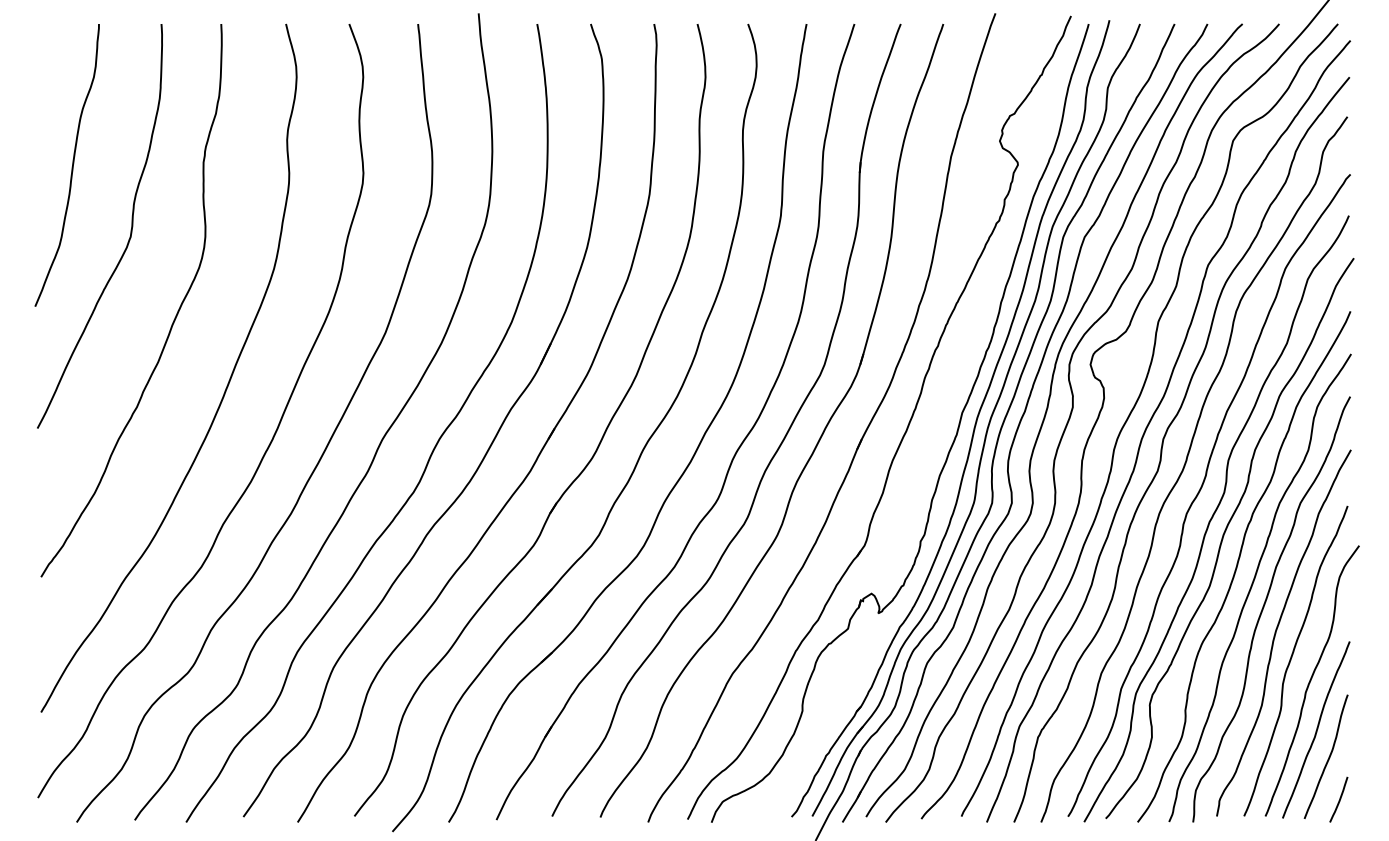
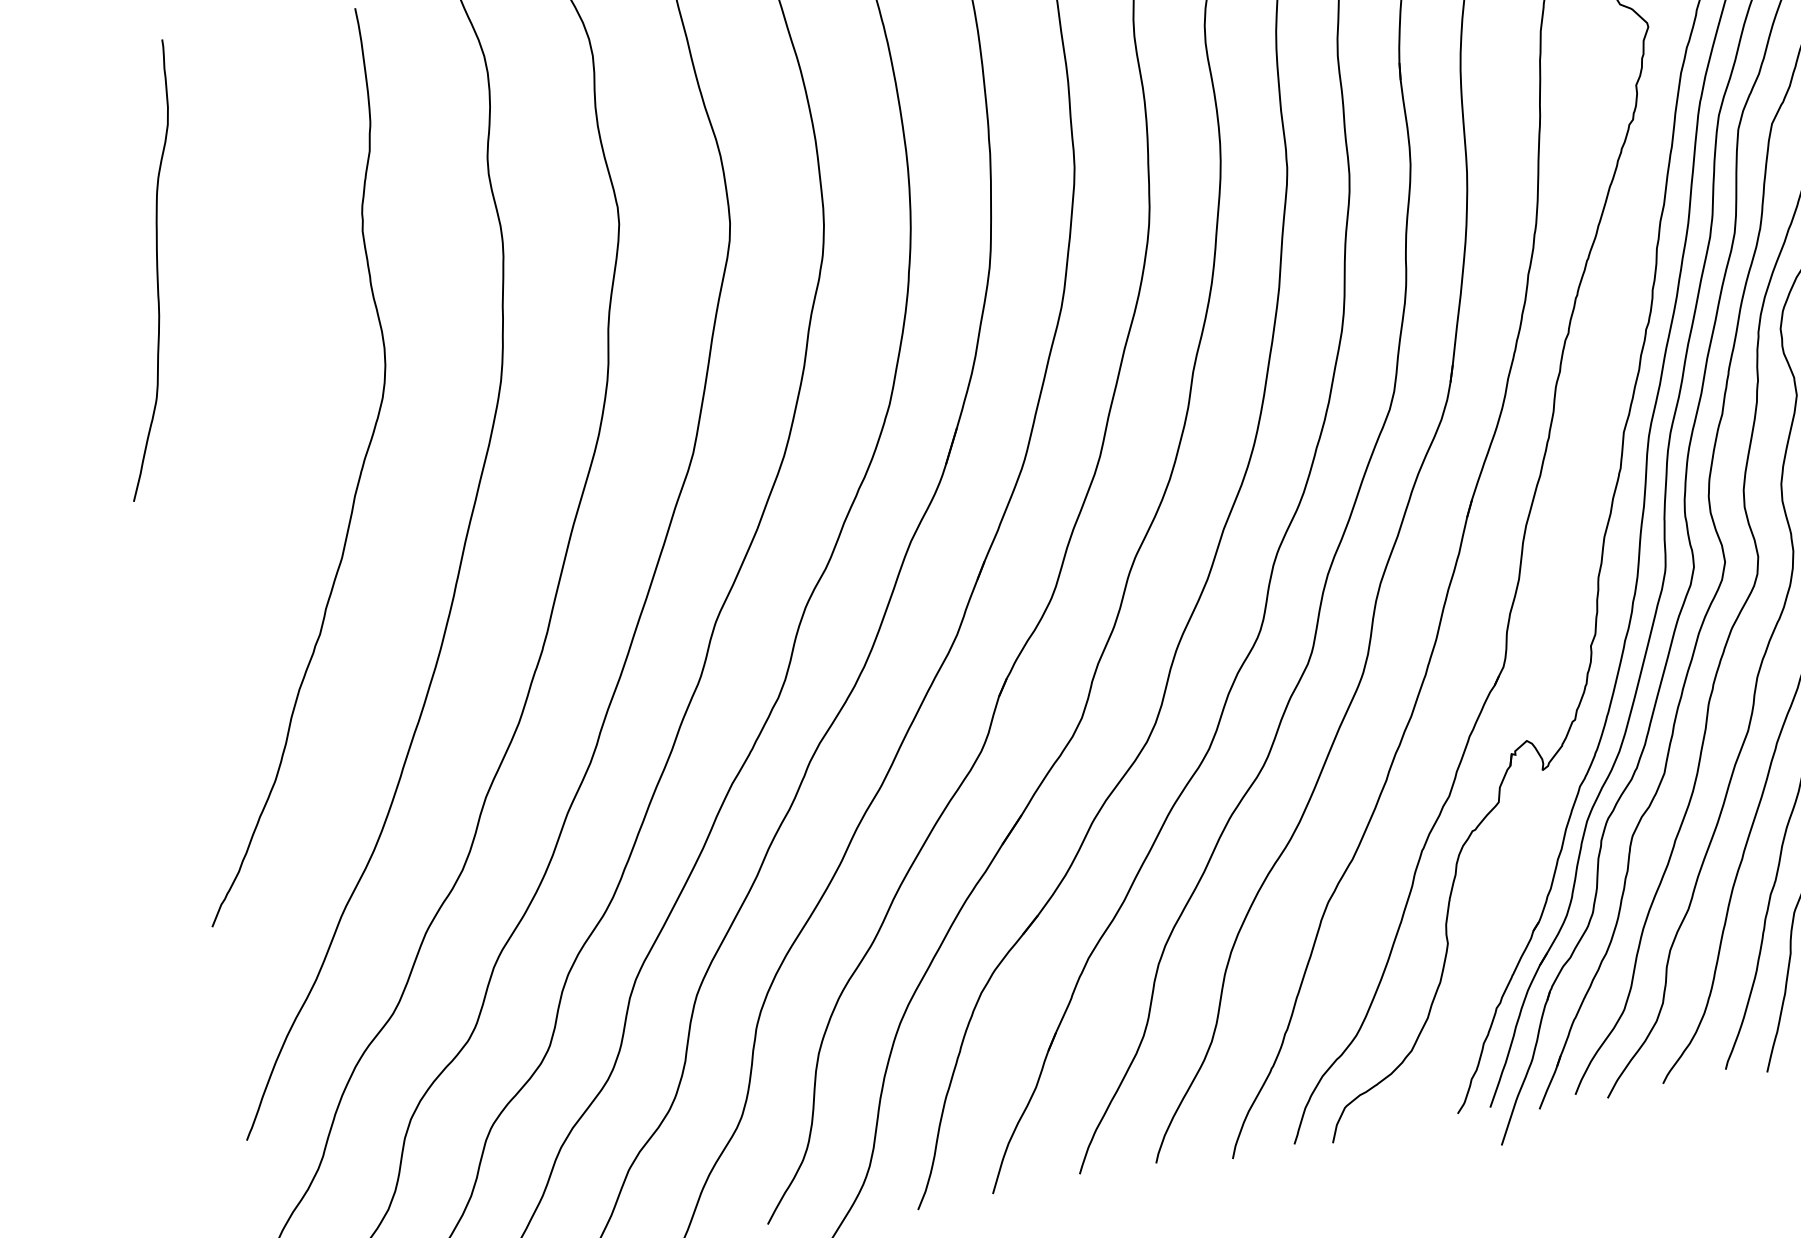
curve: (130, 229) -> (264, 355), removed

